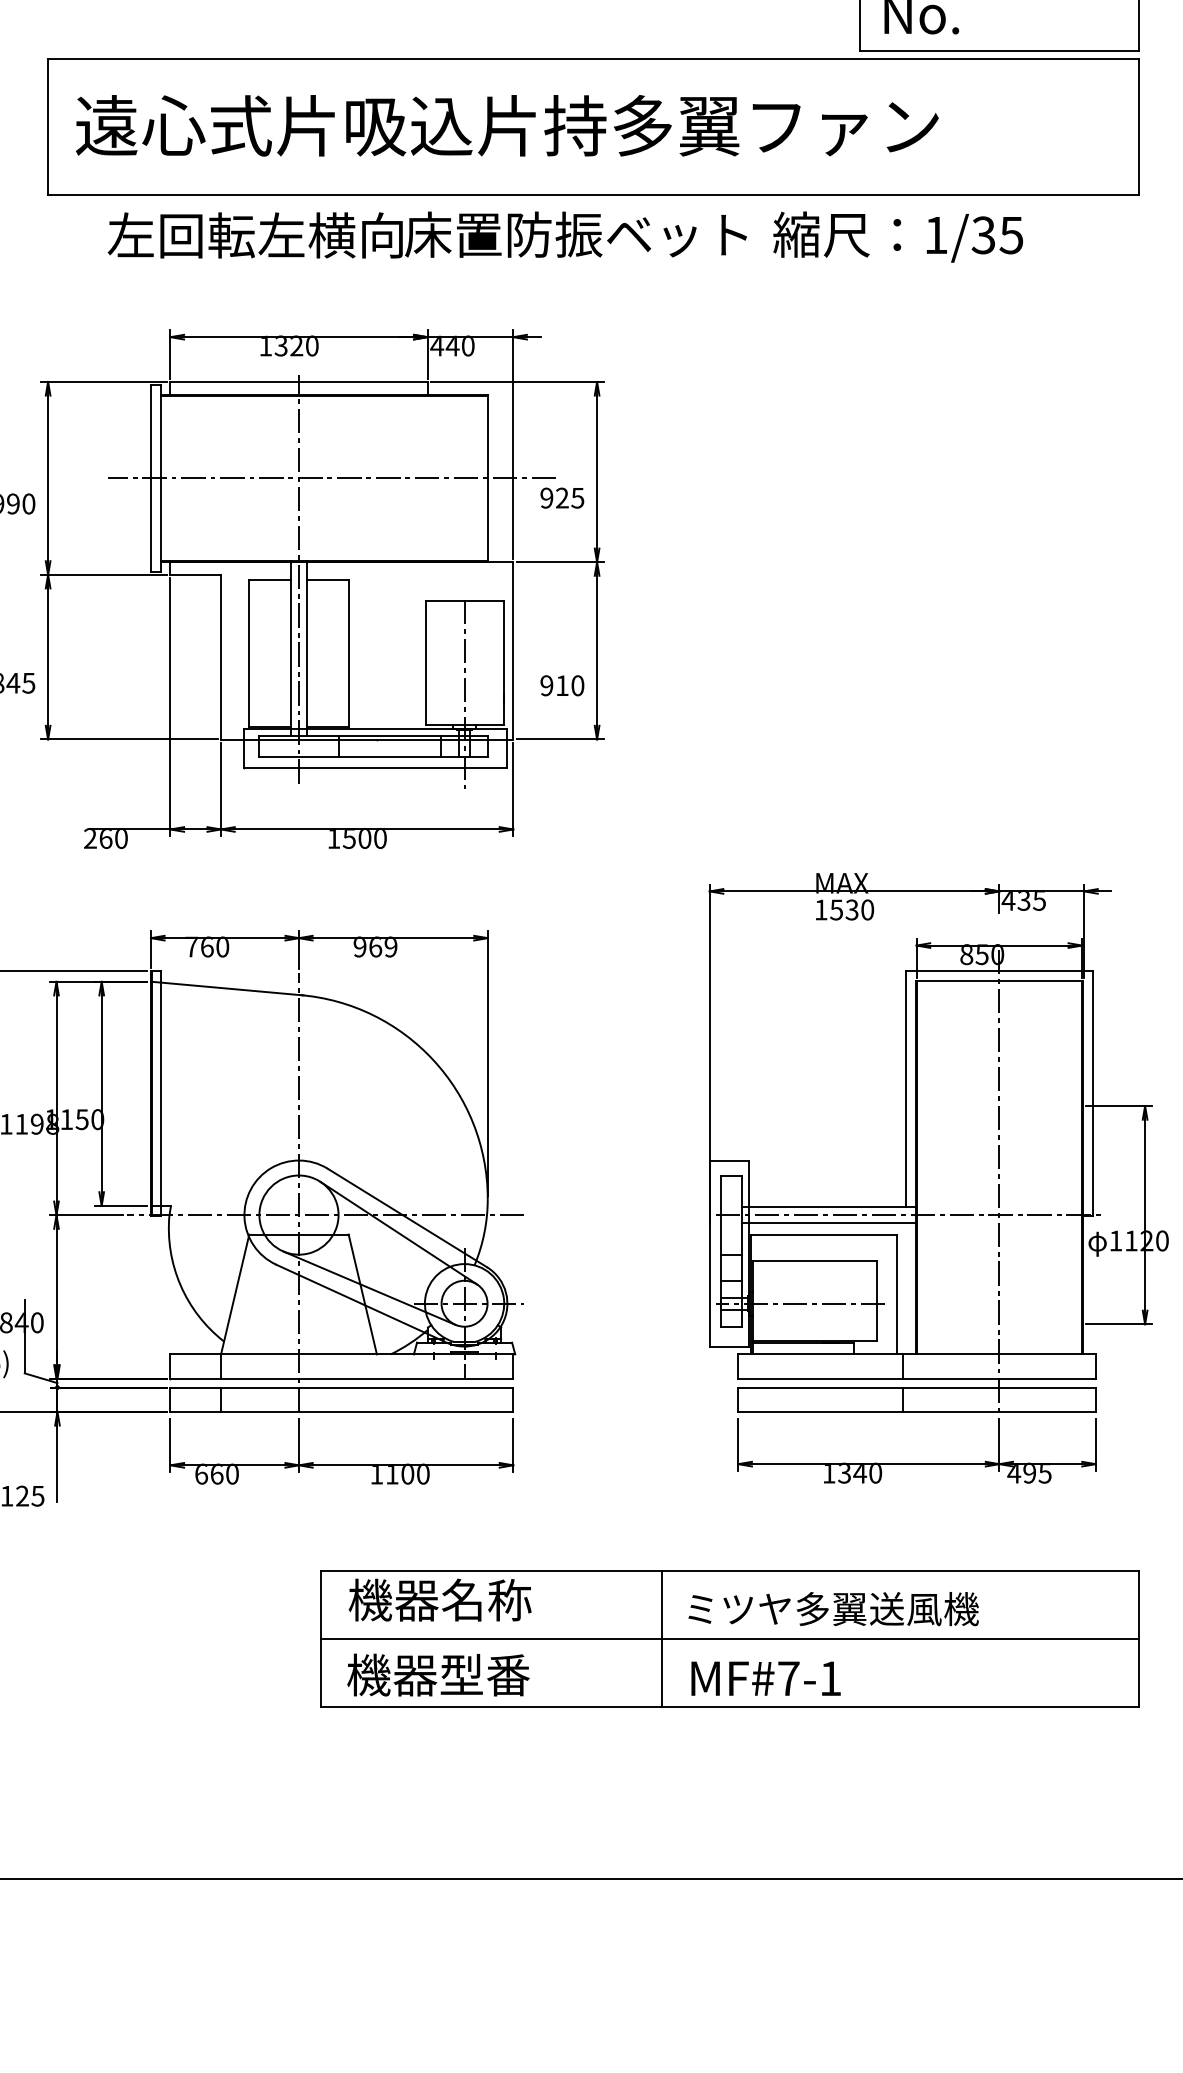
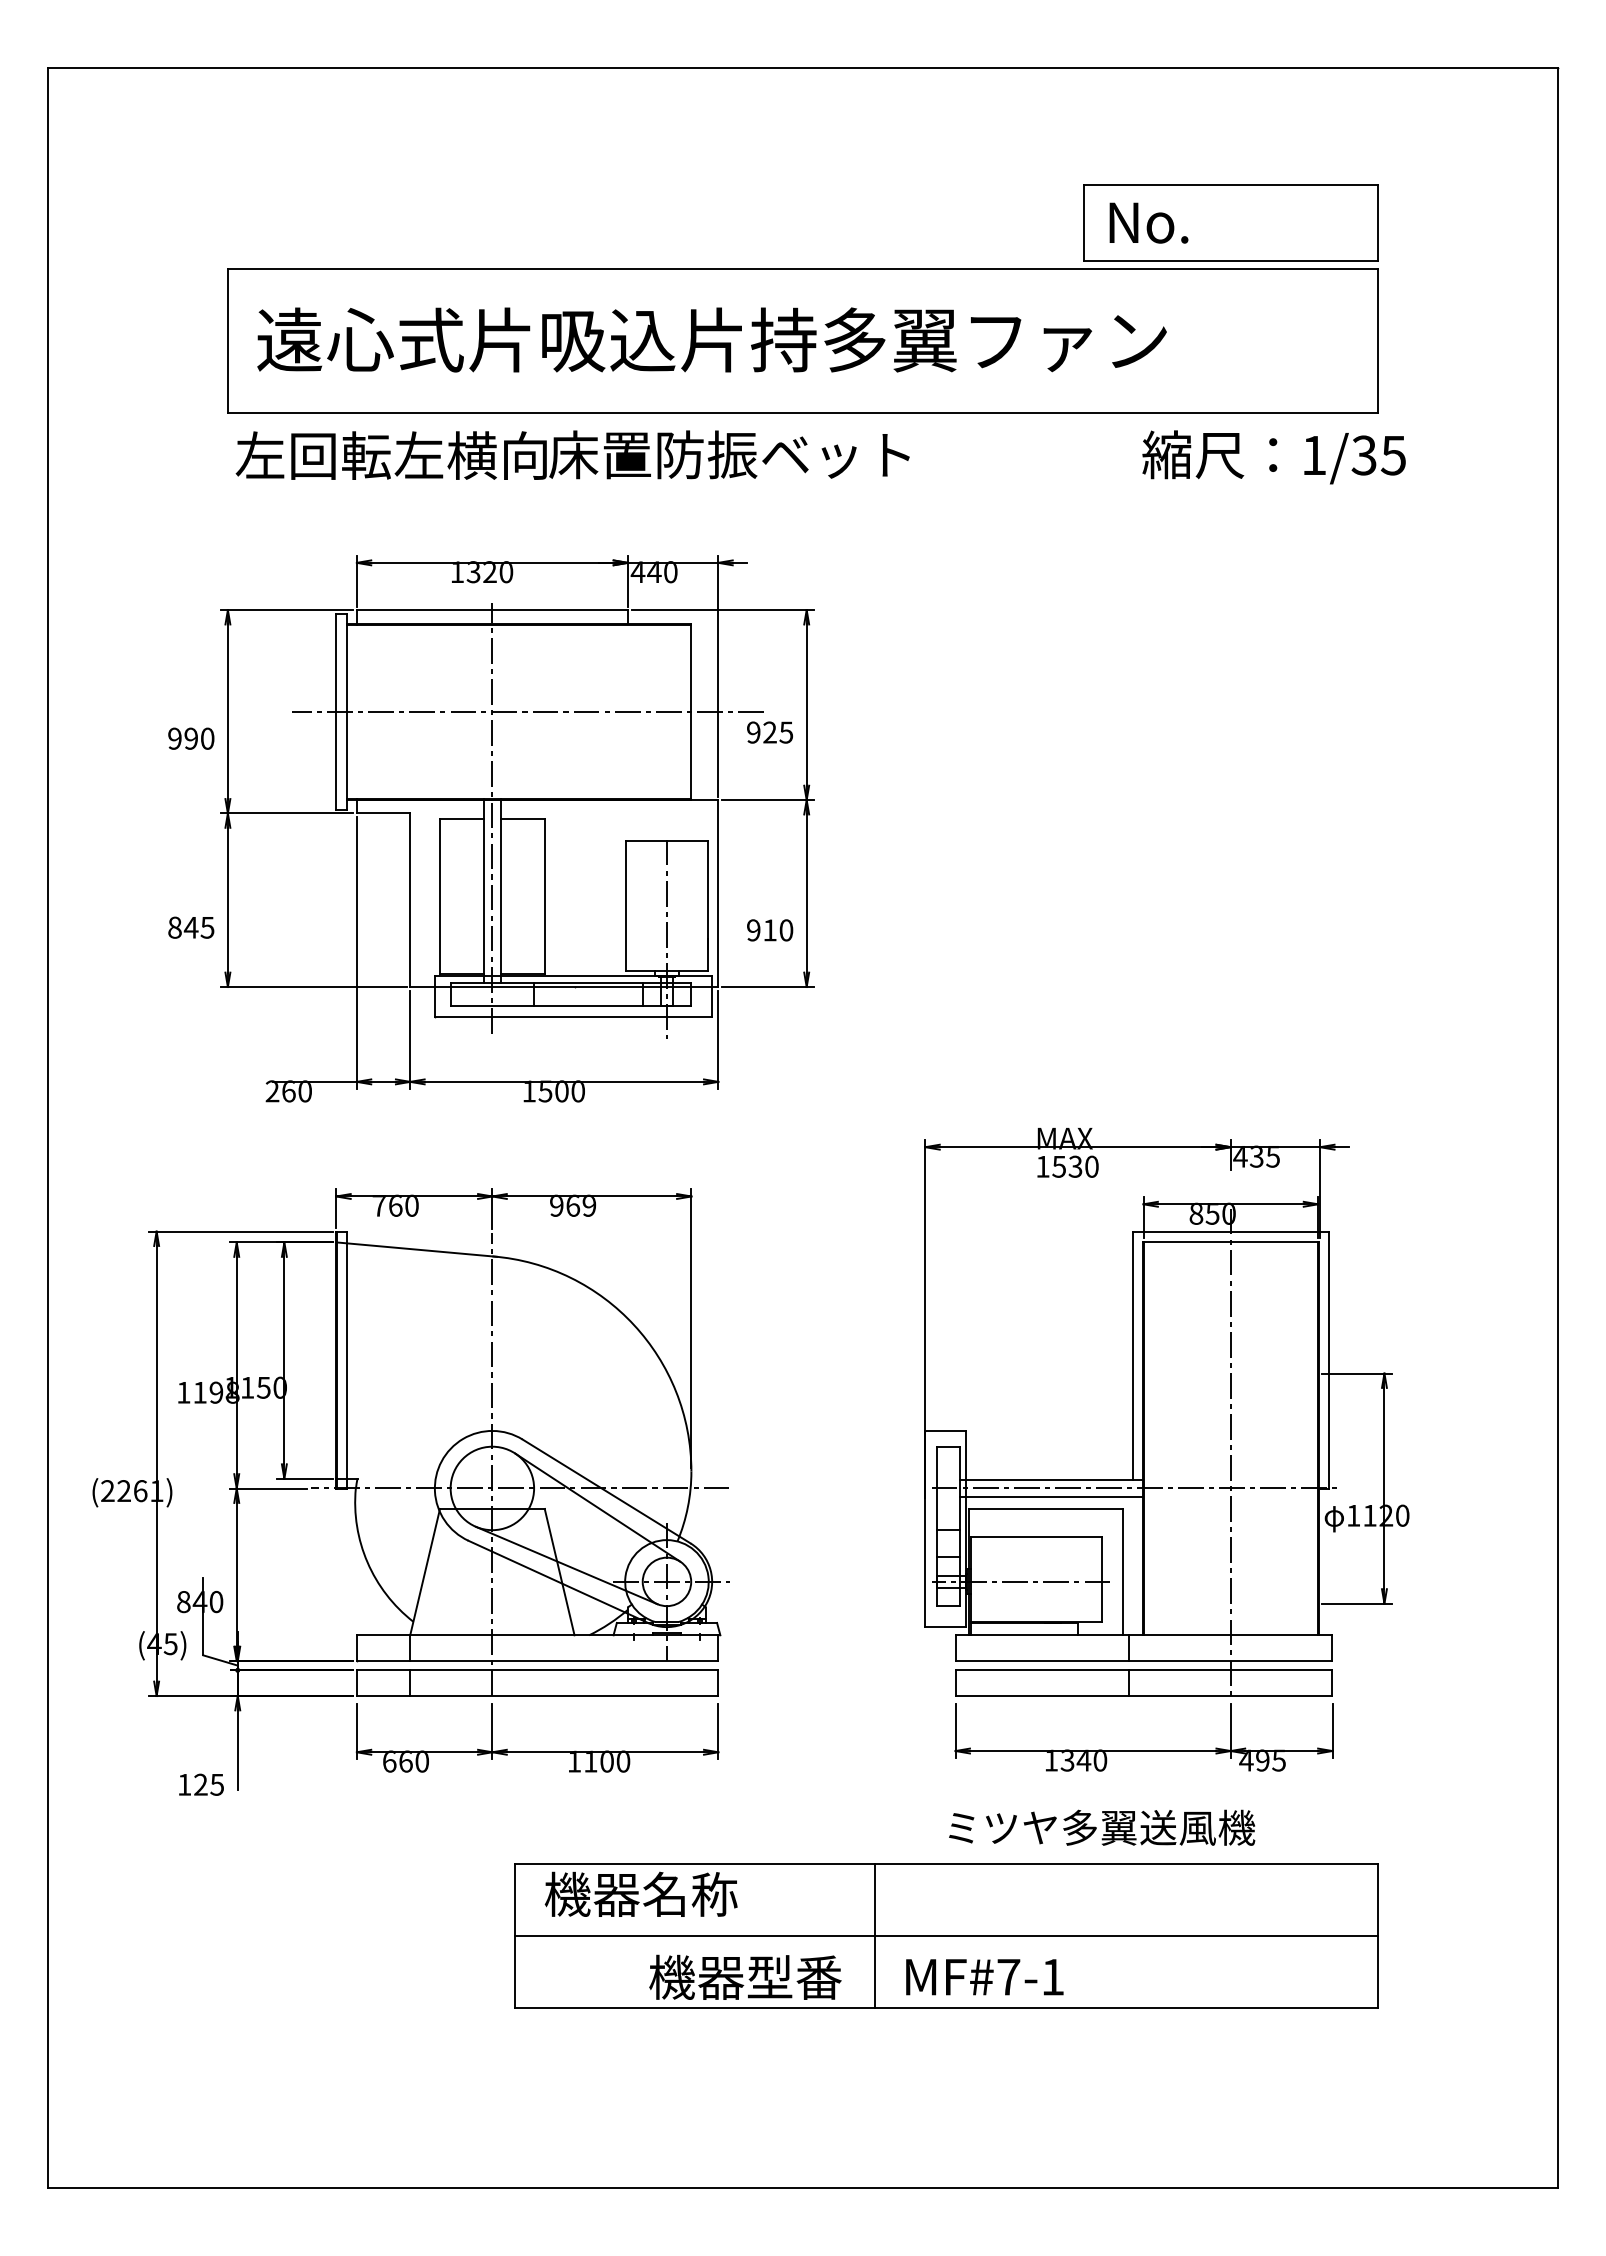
text: (427, 234) -> (572, 454), moved
text: (897, 237) -> (1273, 457), moved
text: (834, 1608) -> (1102, 1827), moved
text: (438, 1674) -> (745, 1976), moved

